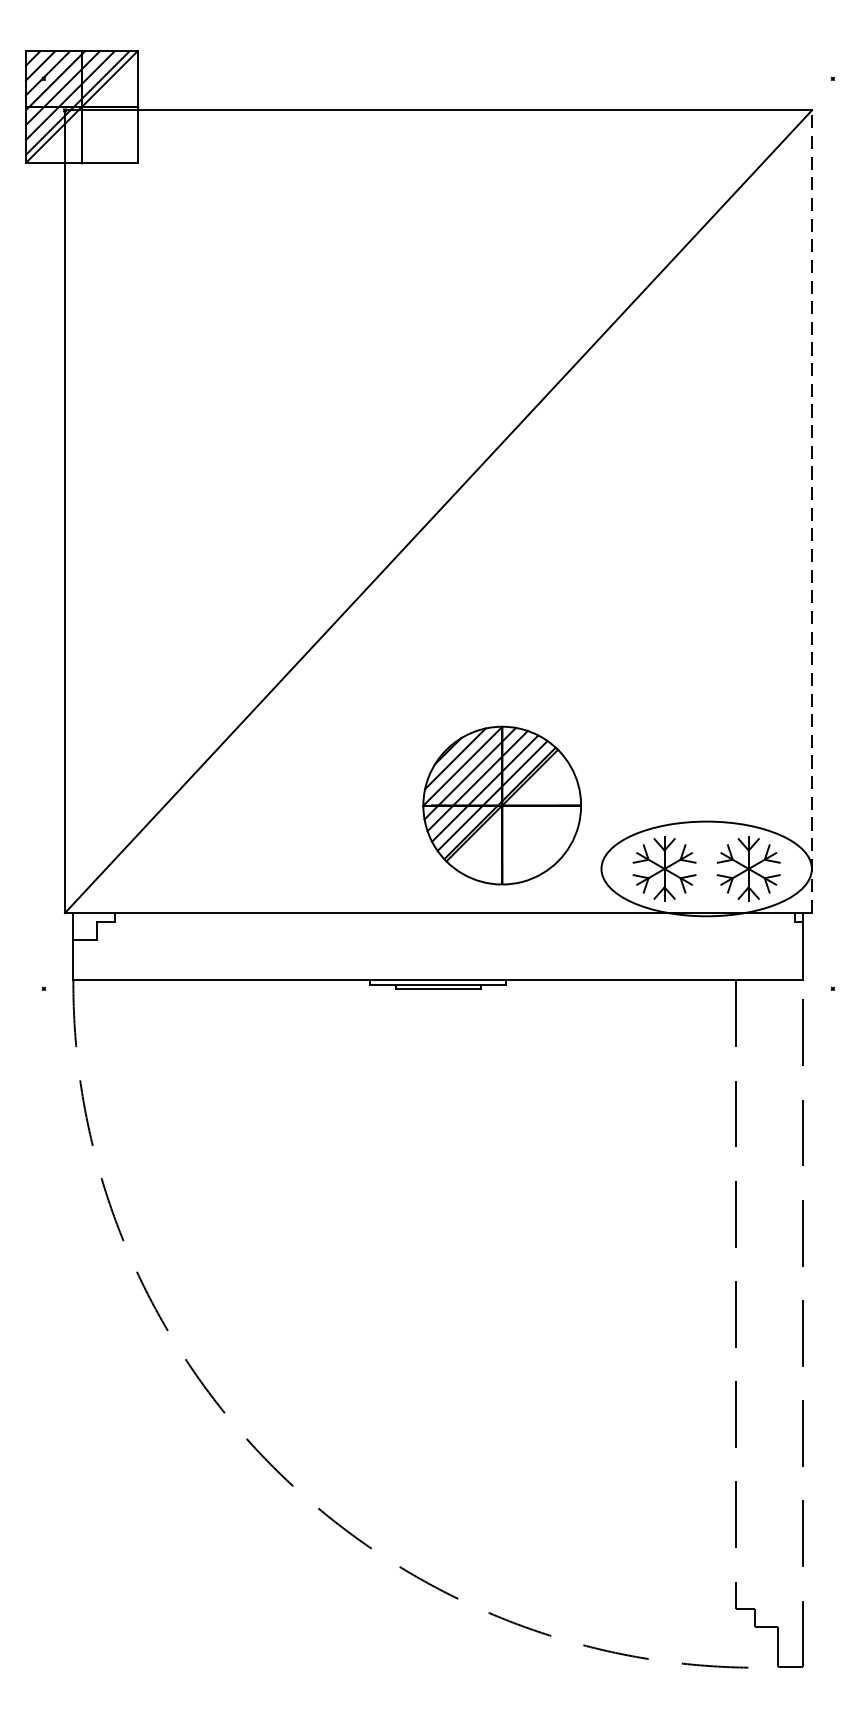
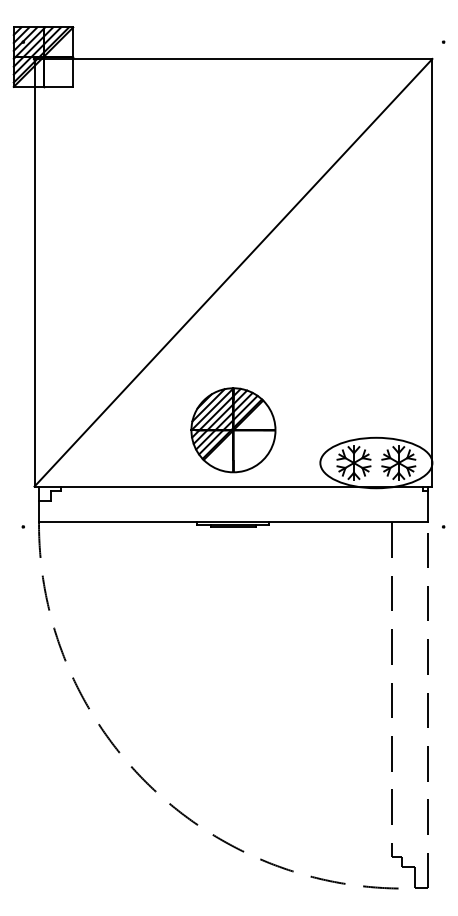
line: (812, 511) -> (432, 272), dashed -> solid
part: (502, 805) -> (233, 430), moved

